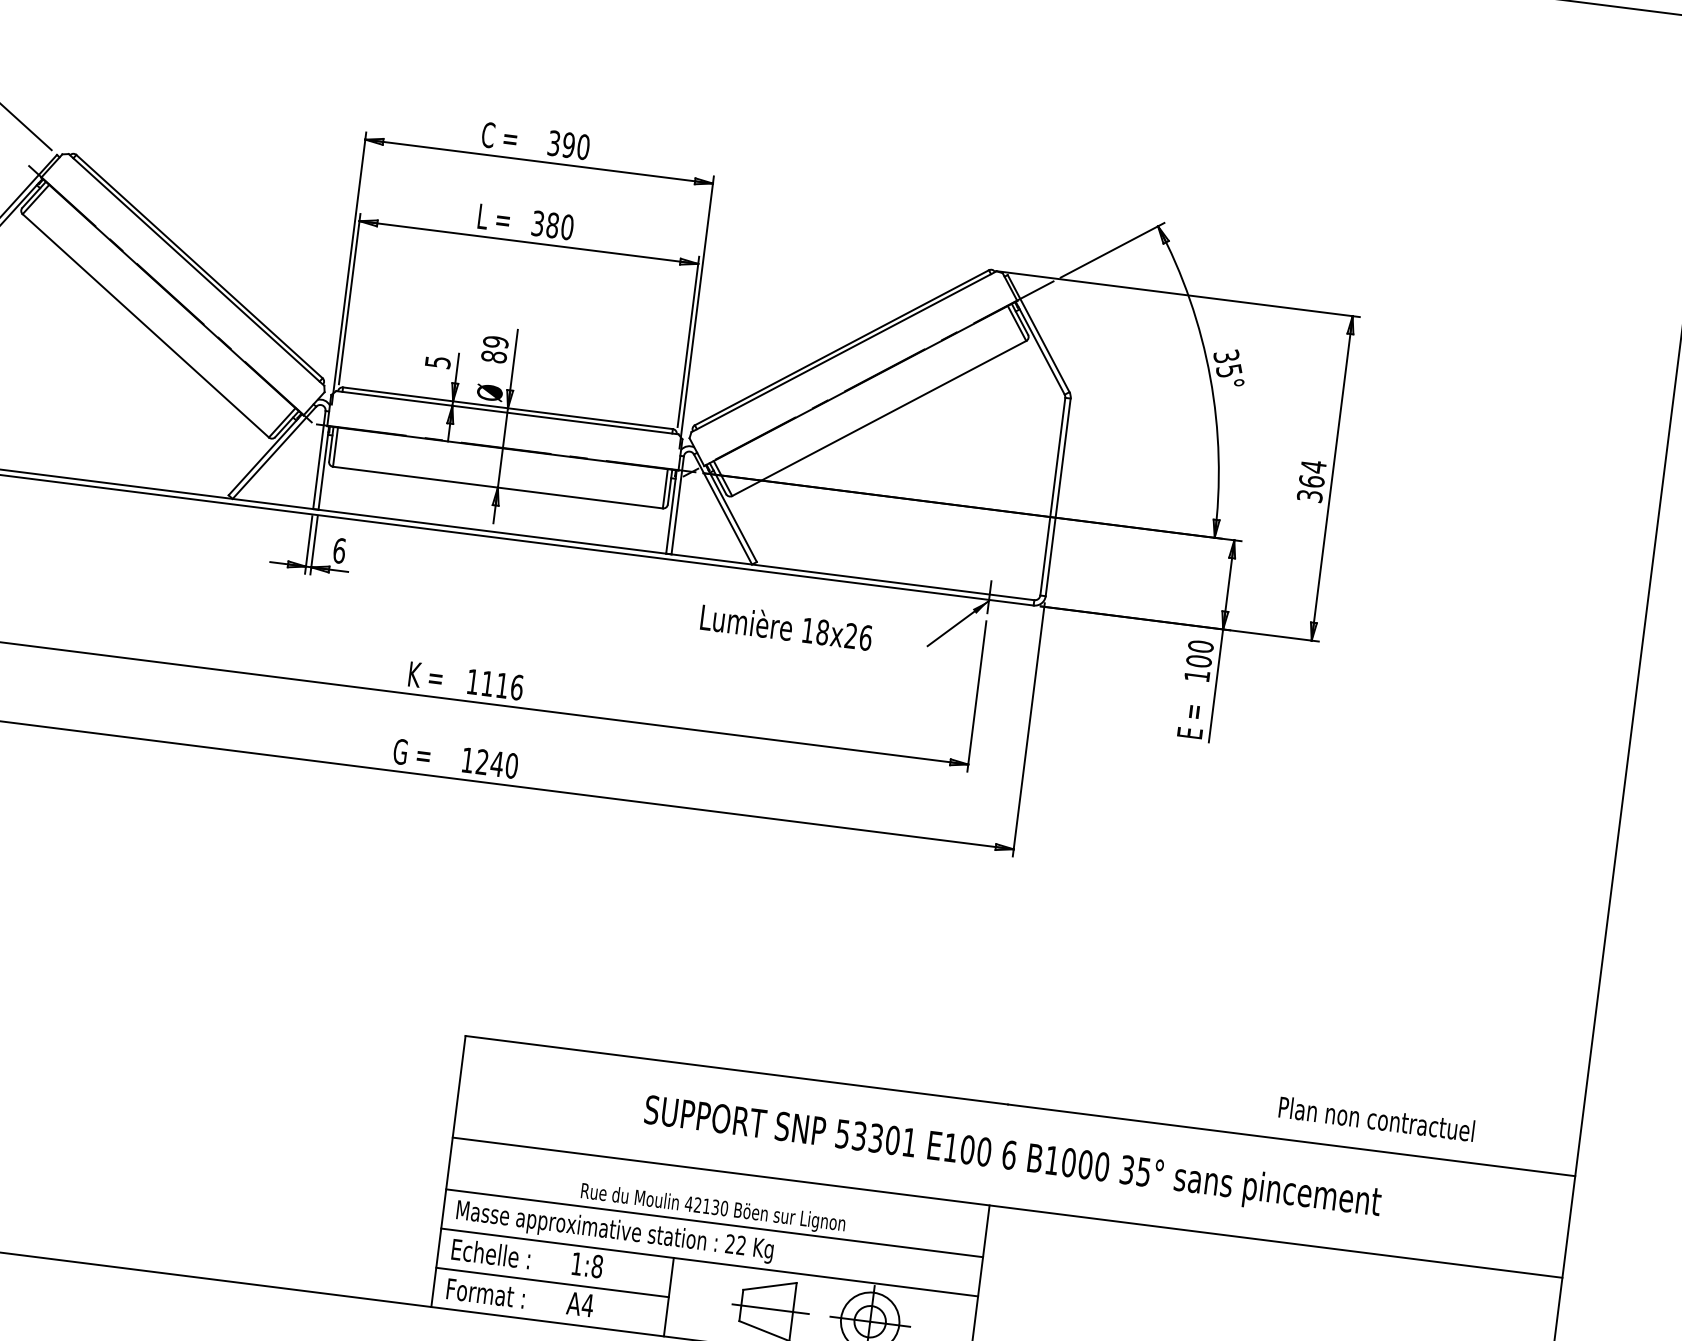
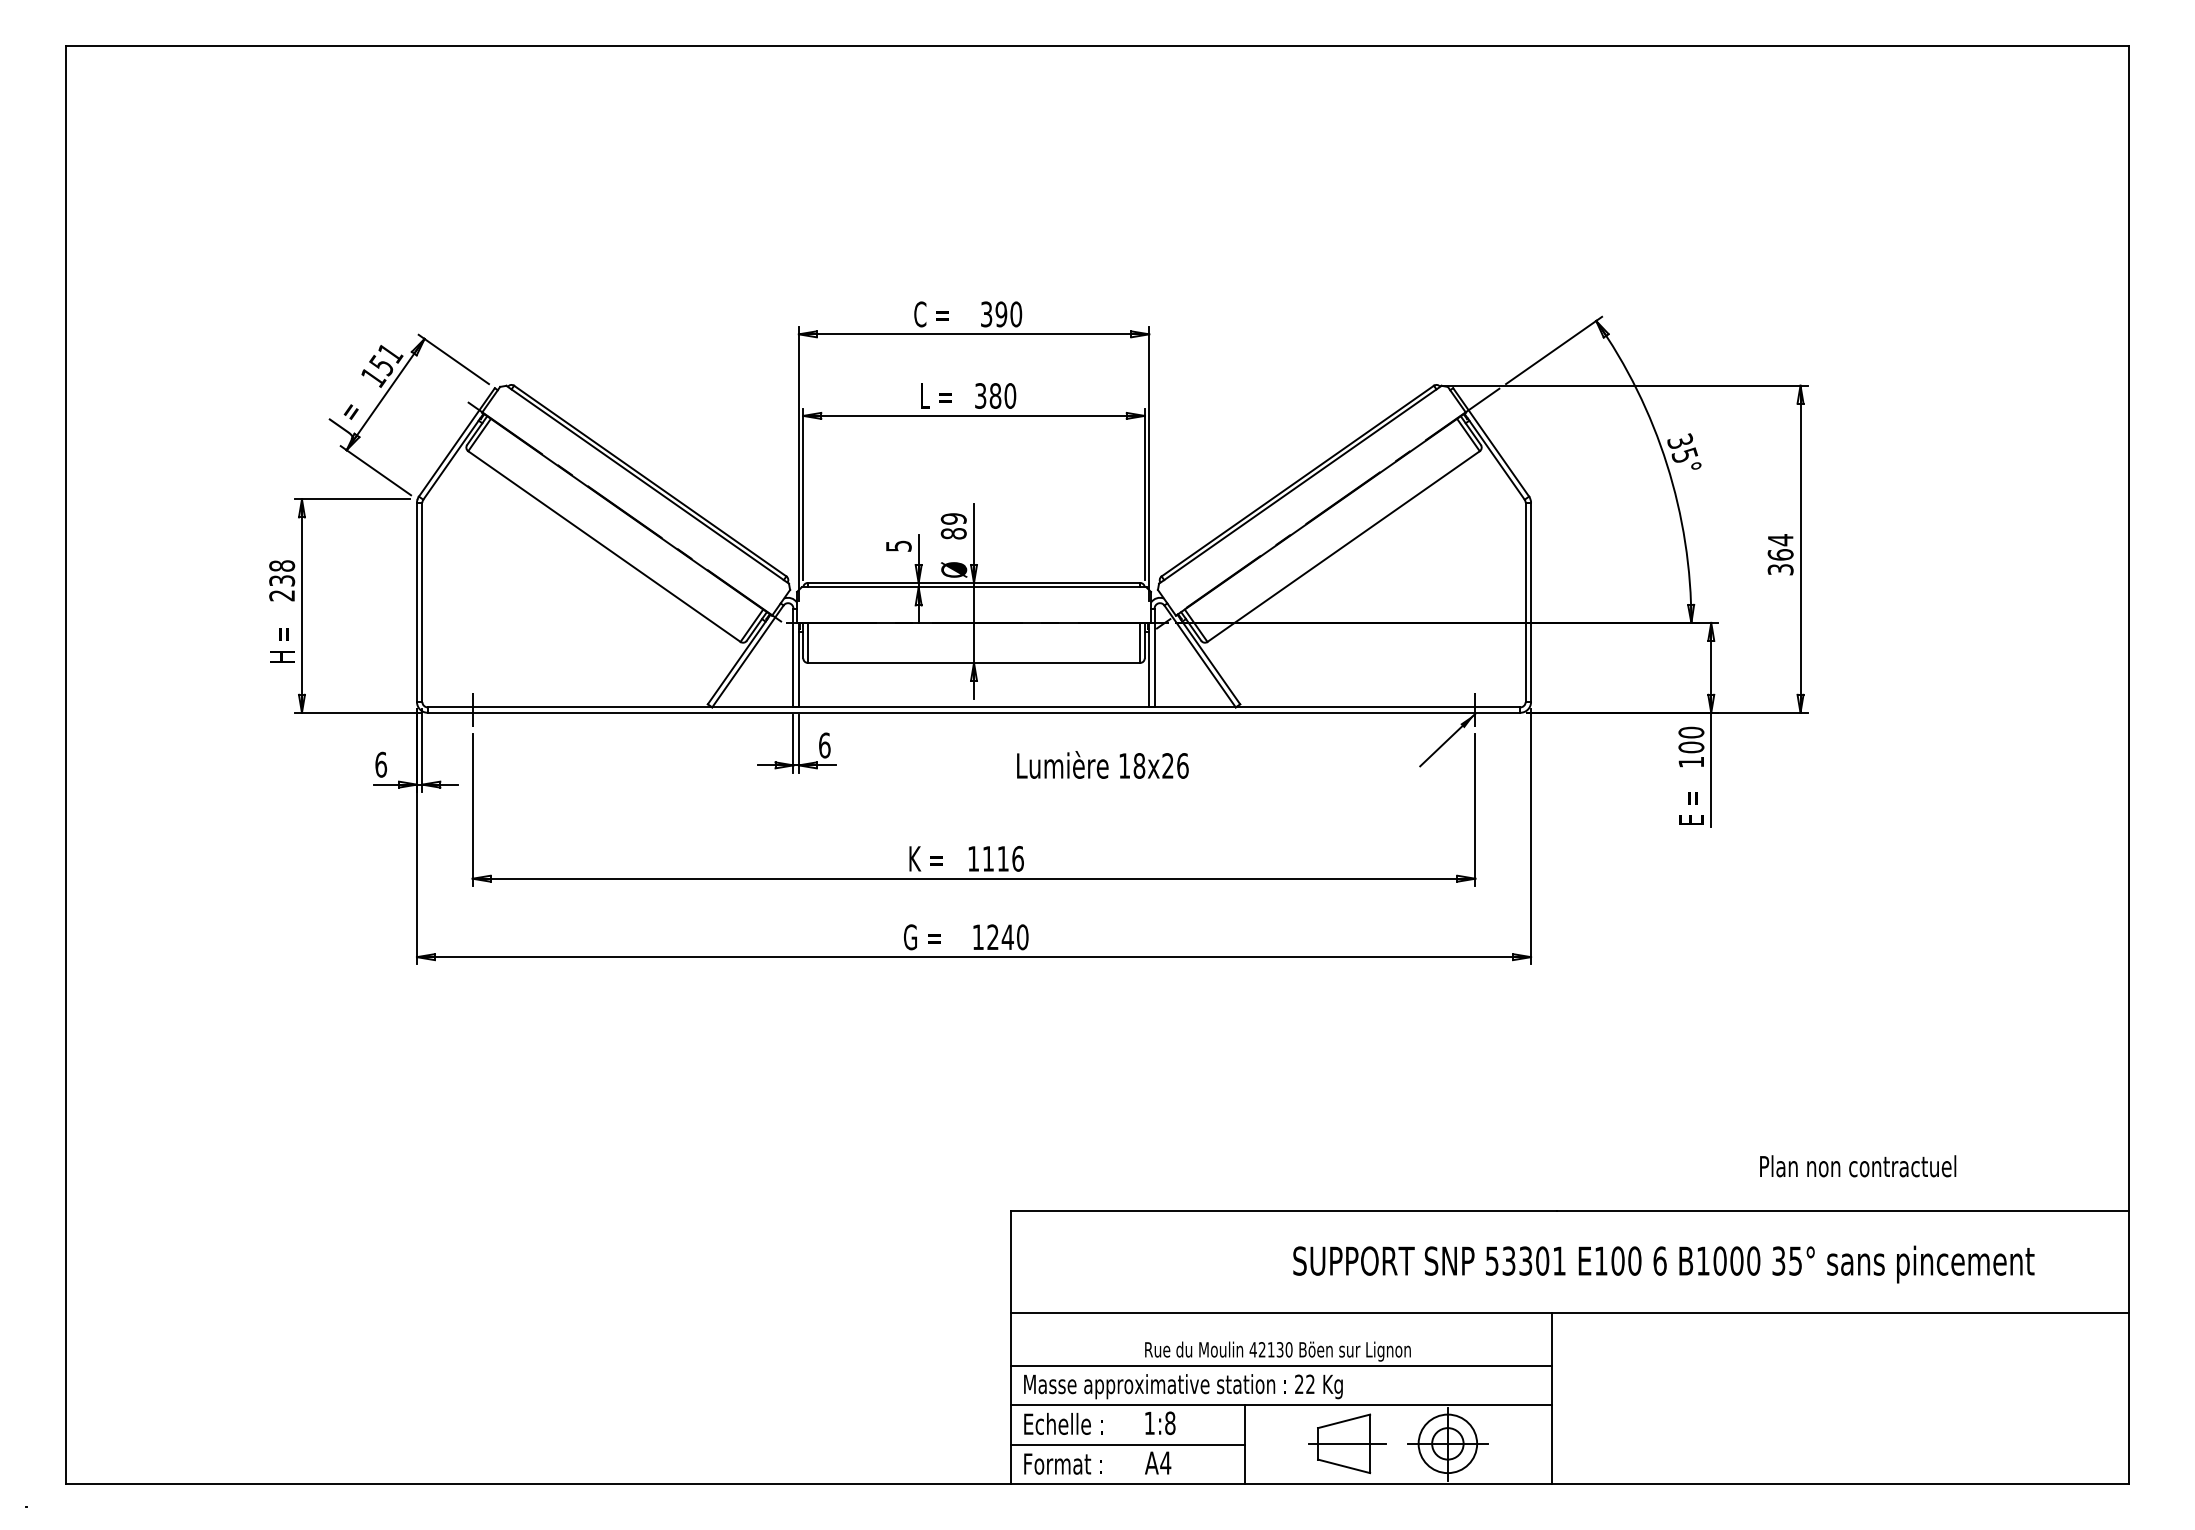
text: (786, 626) -> (1102, 764), moved
text: (1377, 1119) -> (1858, 1166), moved
text: (1012, 1158) -> (1663, 1264), moved

